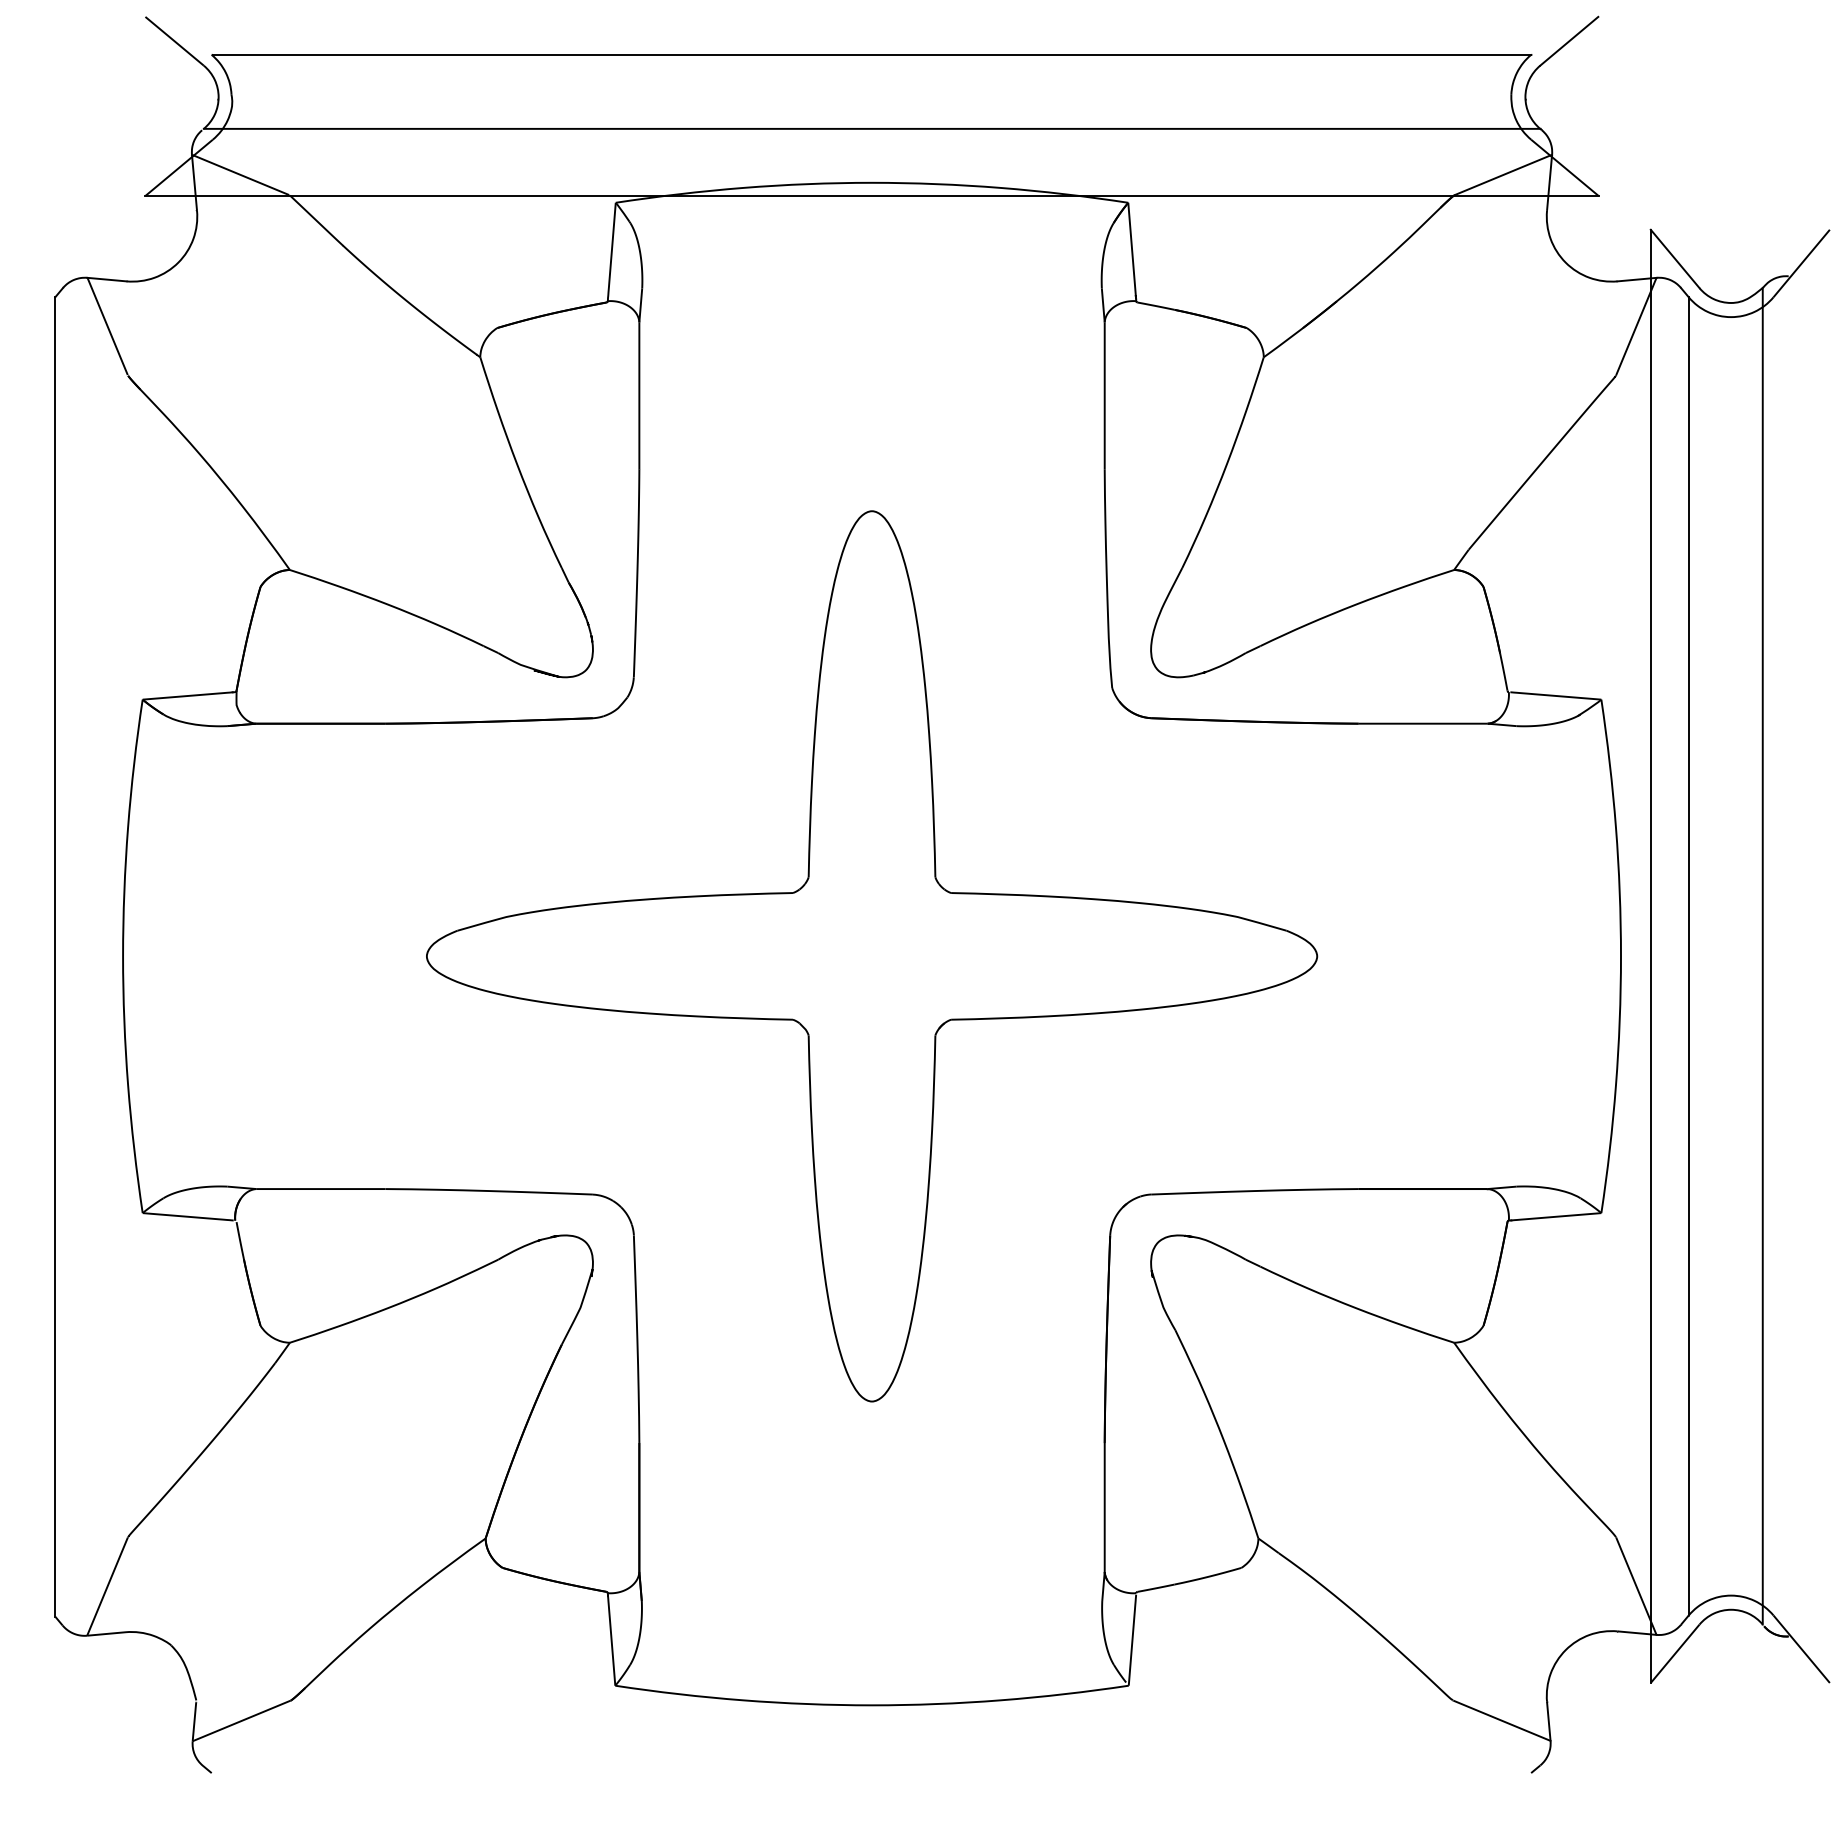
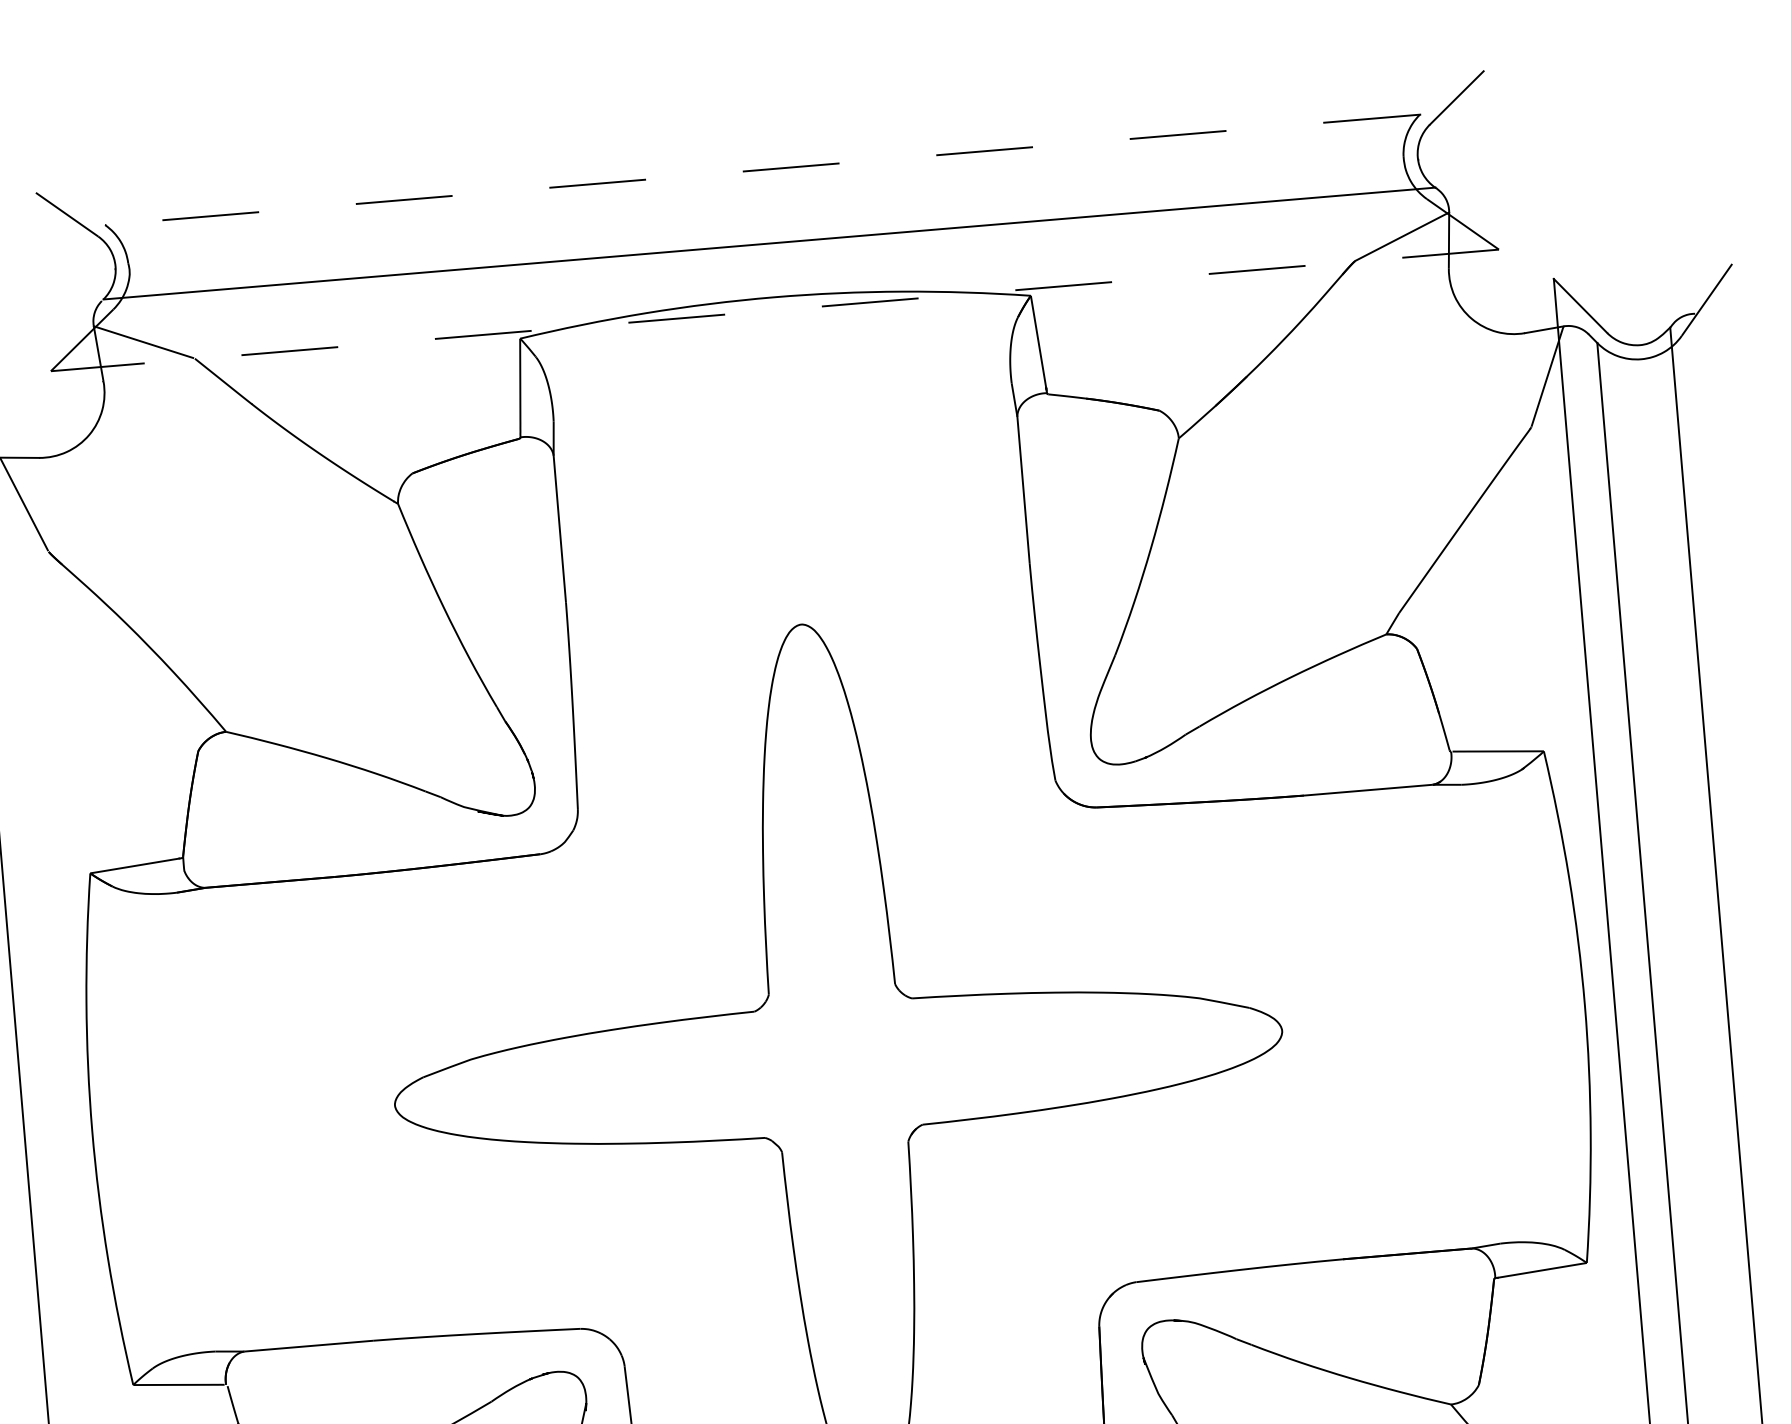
line: (871, 54) -> (762, 169), solid -> dashed
line: (872, 195) -> (775, 309), solid -> dashed

